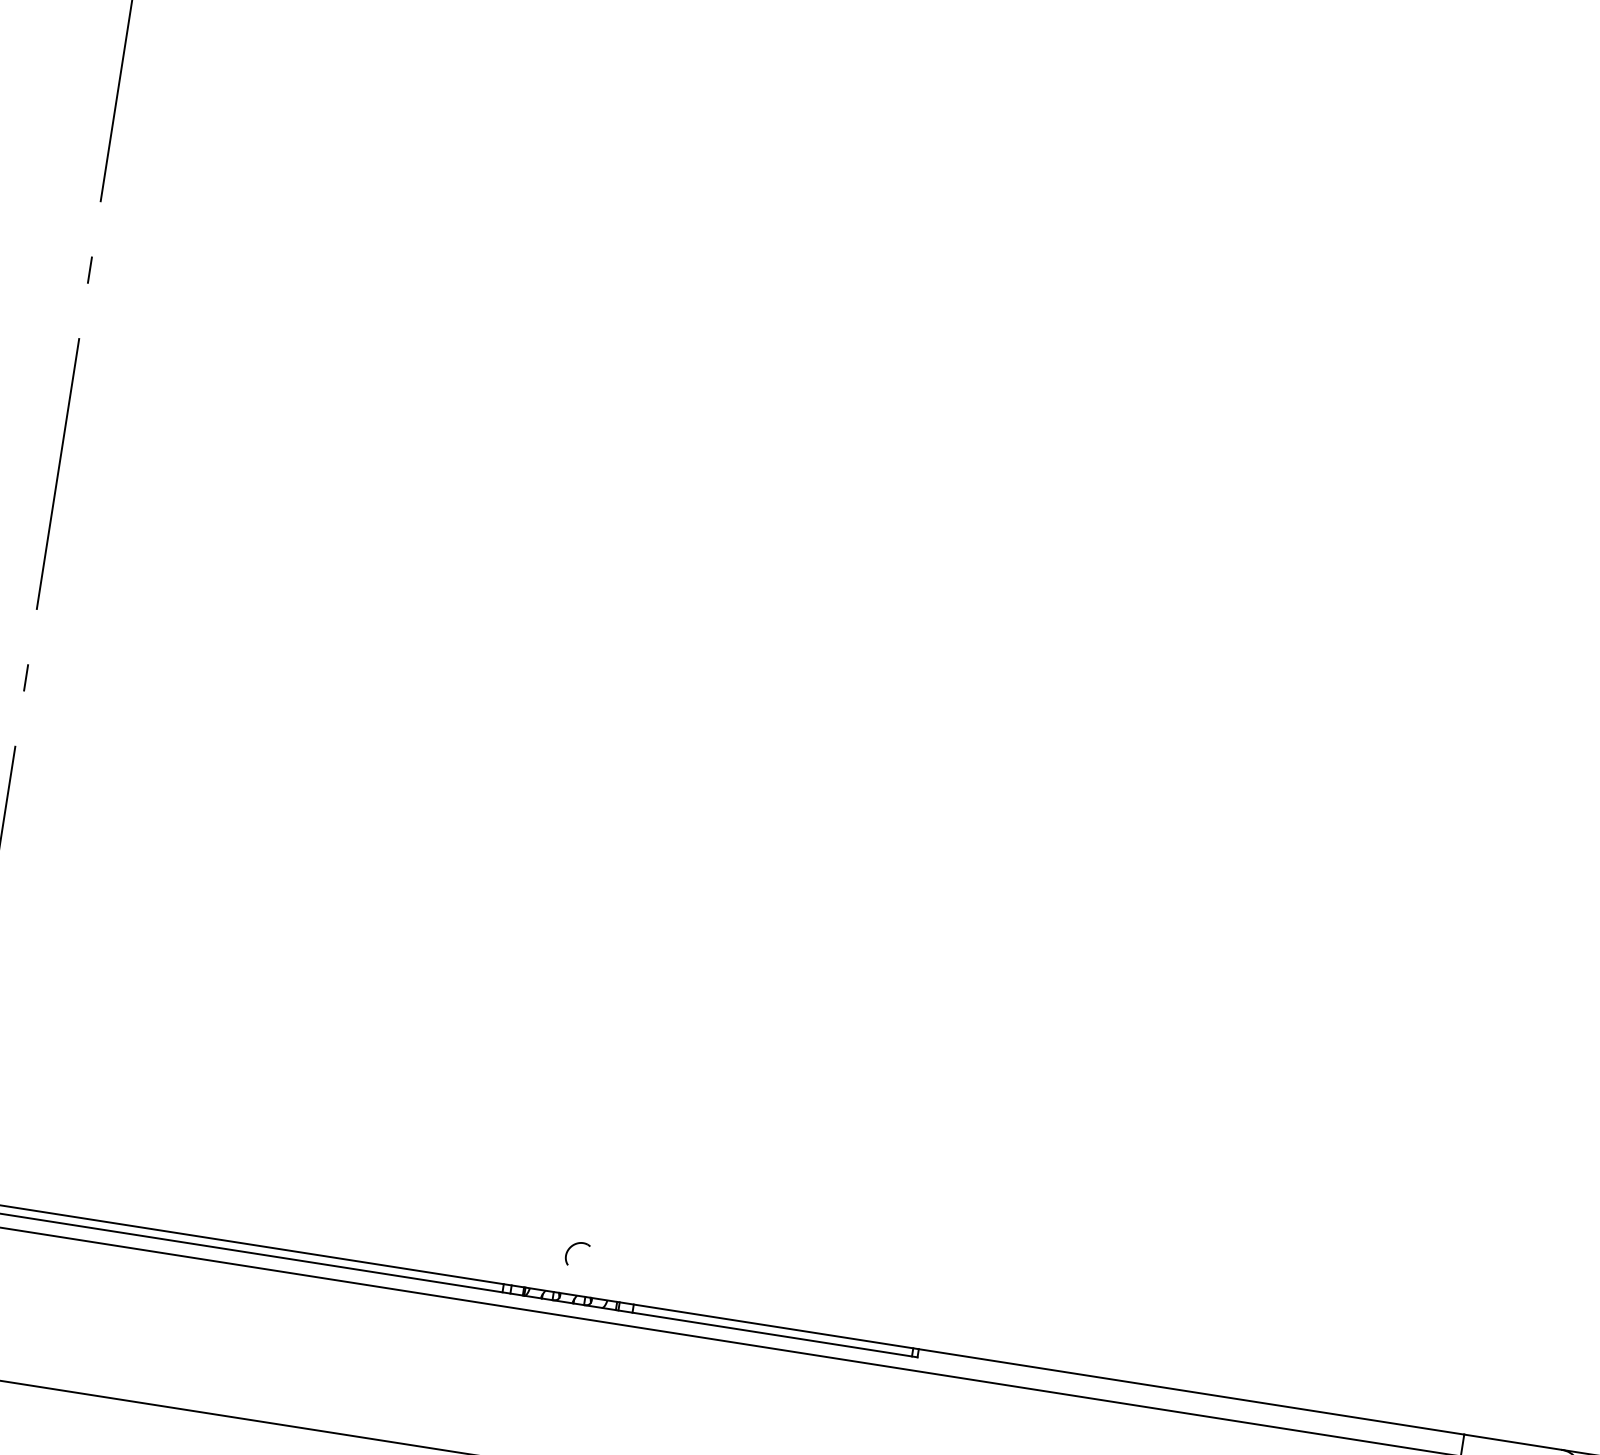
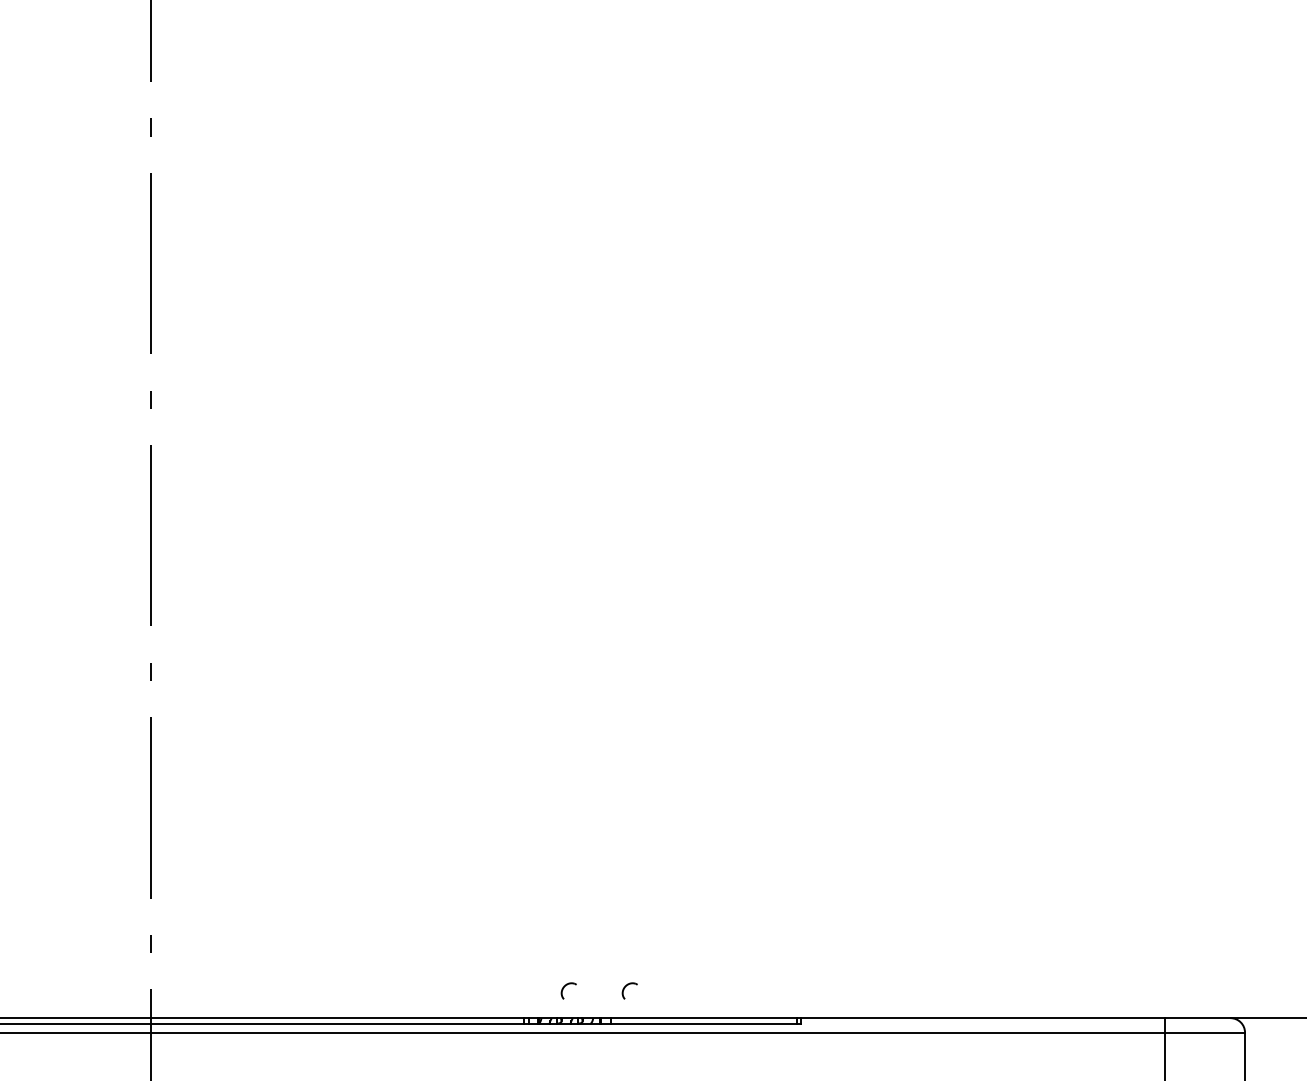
part: (668, 1267) -> (629, 990), added

